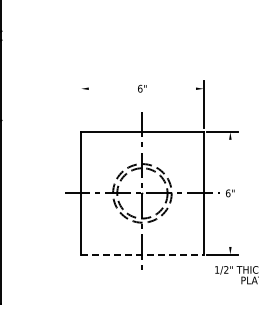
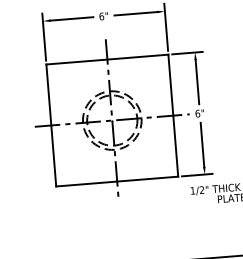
line: (109, 88) -> (71, 18), added
line: (174, 88) -> (135, 13), added
line: (81, 104) -> (44, 36), added
line: (230, 161) -> (197, 81), added
line: (230, 224) -> (202, 144), added
line: (142, 254) -> (117, 181), dashed -> solid

